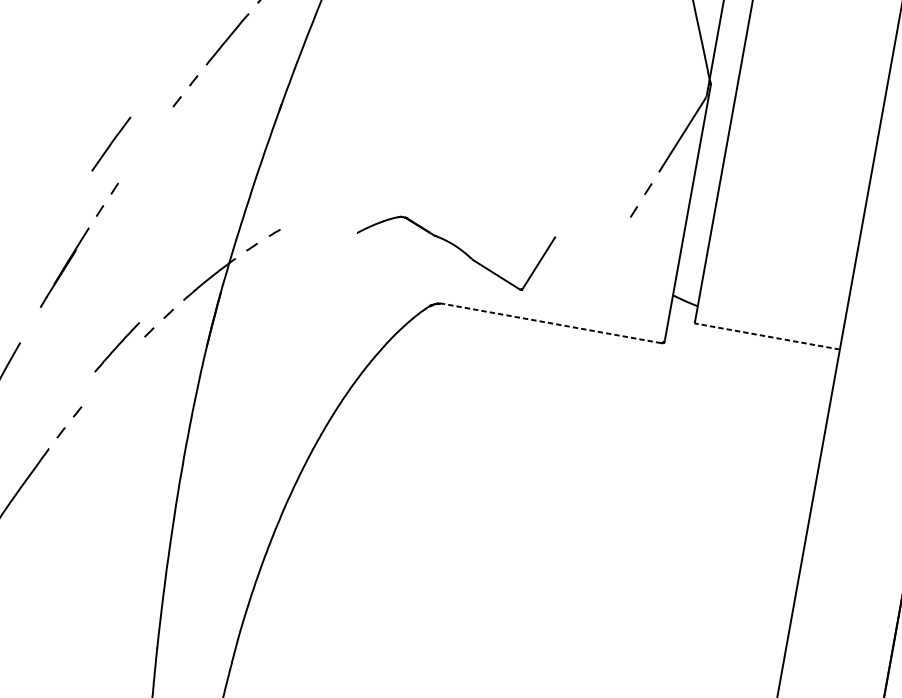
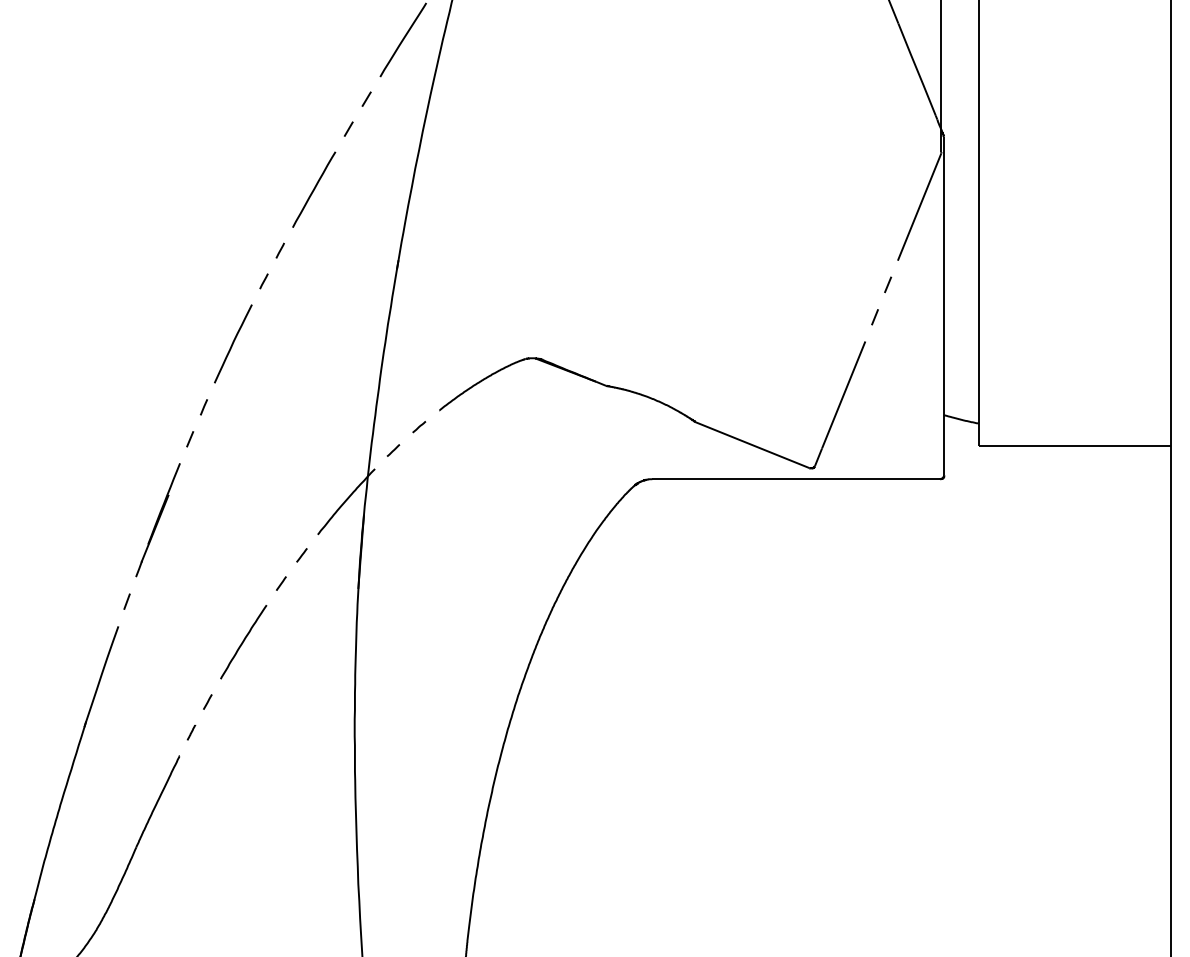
line: (111, 143) -> (233, 343), moved
part: (453, 248) -> (652, 405), size x1.67
line: (552, 323) -> (796, 479), dashed -> solid
line: (29, 324) -> (126, 601), added
line: (767, 336) -> (1074, 446), dashed -> solid
line: (117, 347) -> (243, 642), moved

